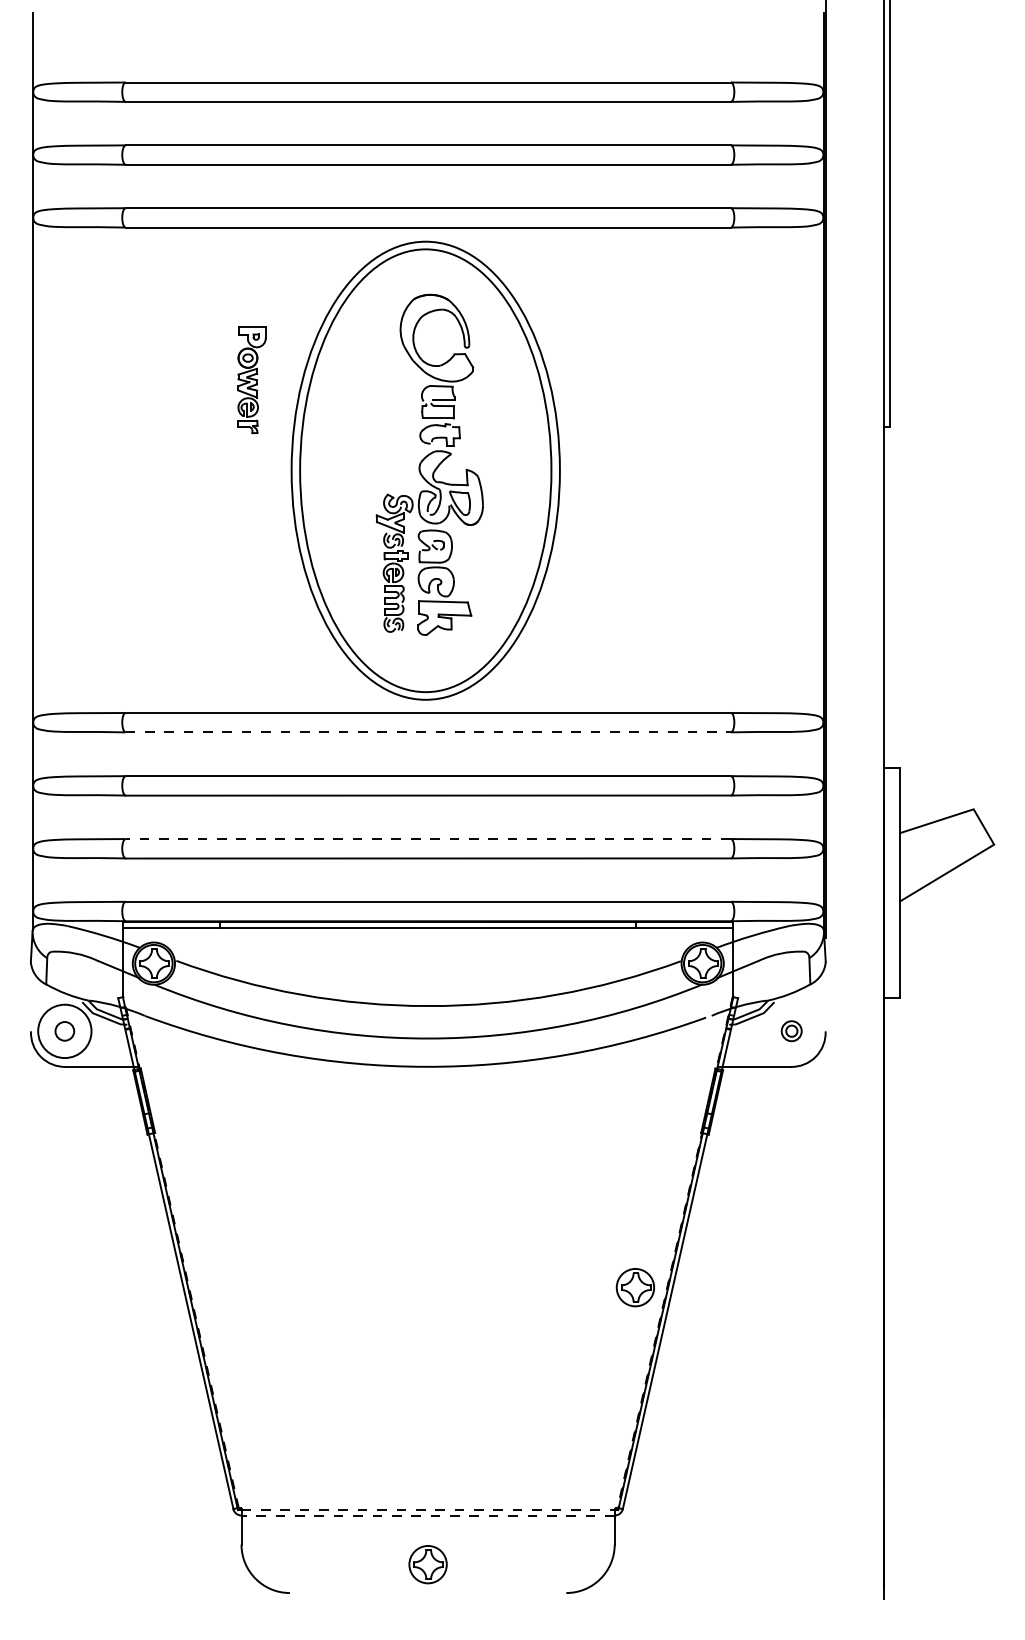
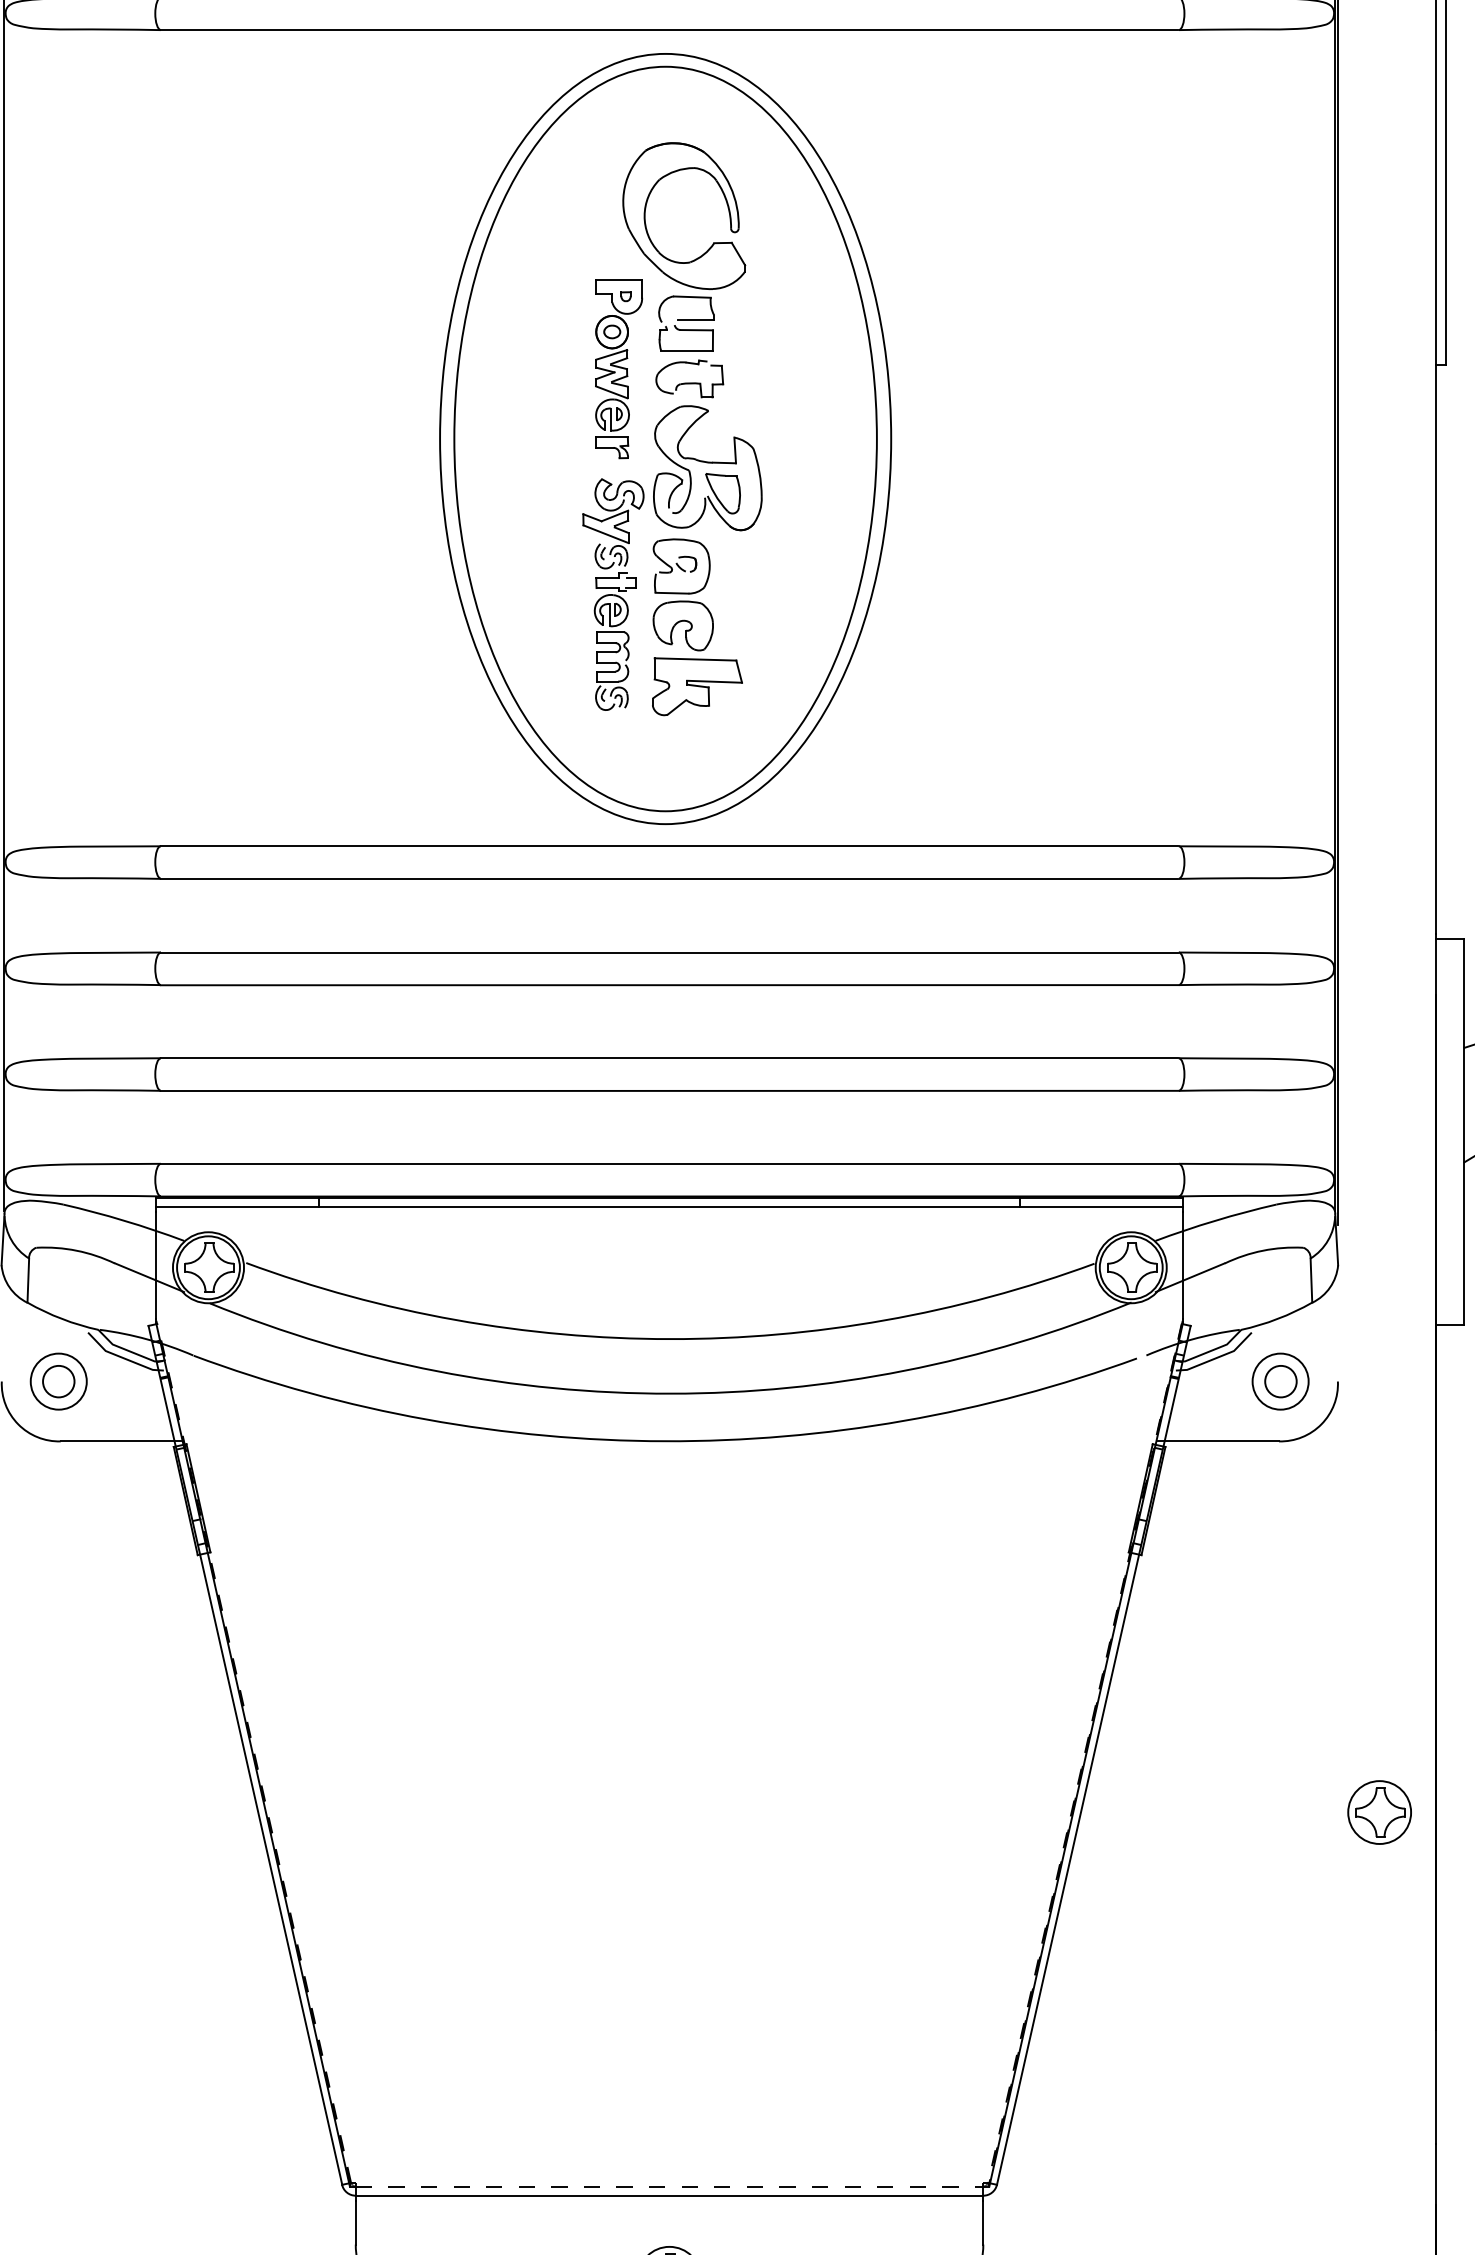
part: (251, 380) -> (618, 369), moved
line: (428, 732) -> (670, 879), dashed -> solid
line: (427, 839) -> (668, 1059), dashed -> solid
part: (791, 1030) -> (1280, 1380), size x1.67
circle: (64, 1031) -> (58, 1381), size x0.62
part: (634, 1287) -> (1378, 1812), moved
line: (428, 1515) -> (670, 2195), dashed -> solid

